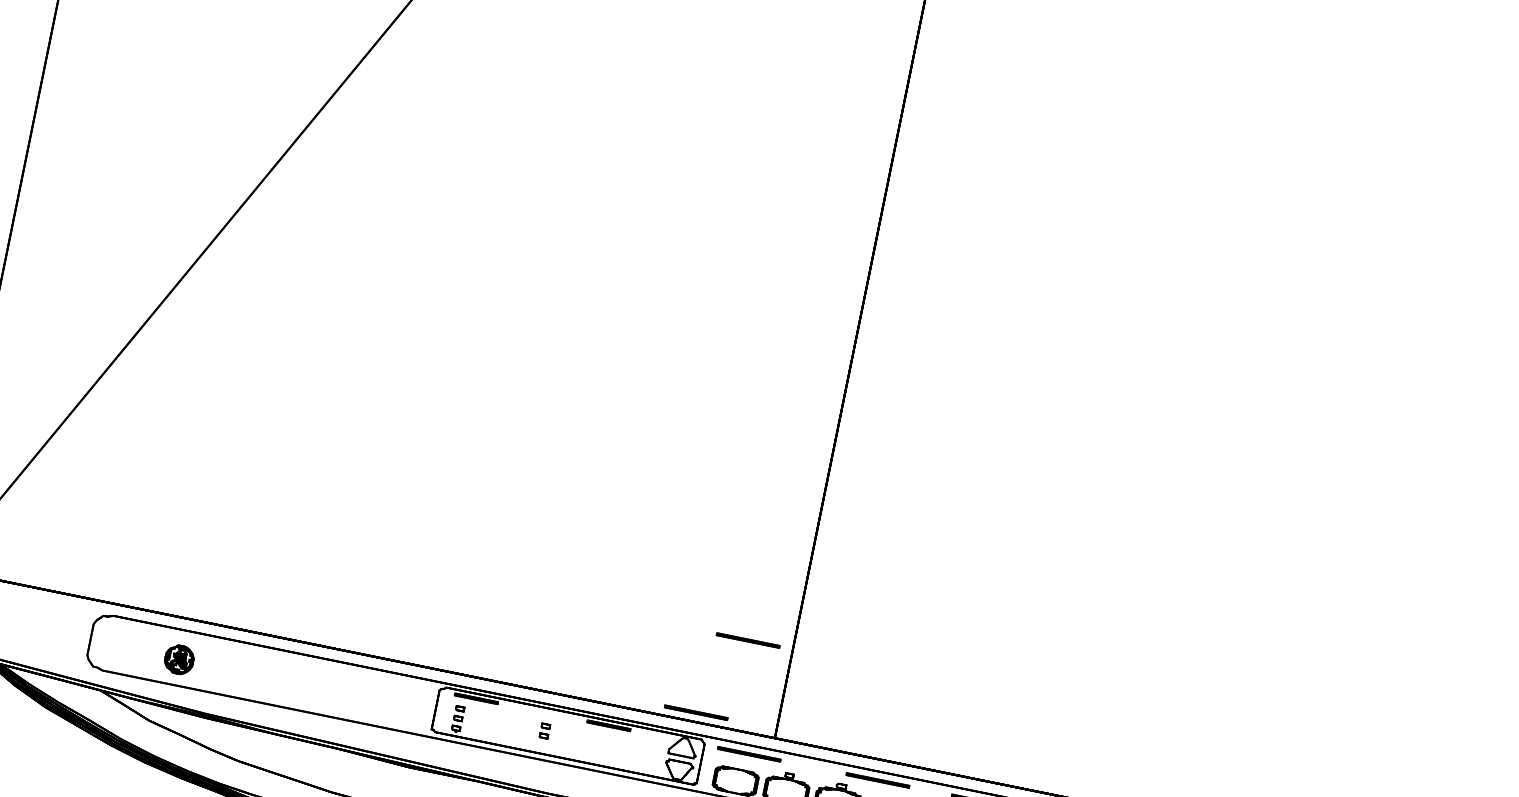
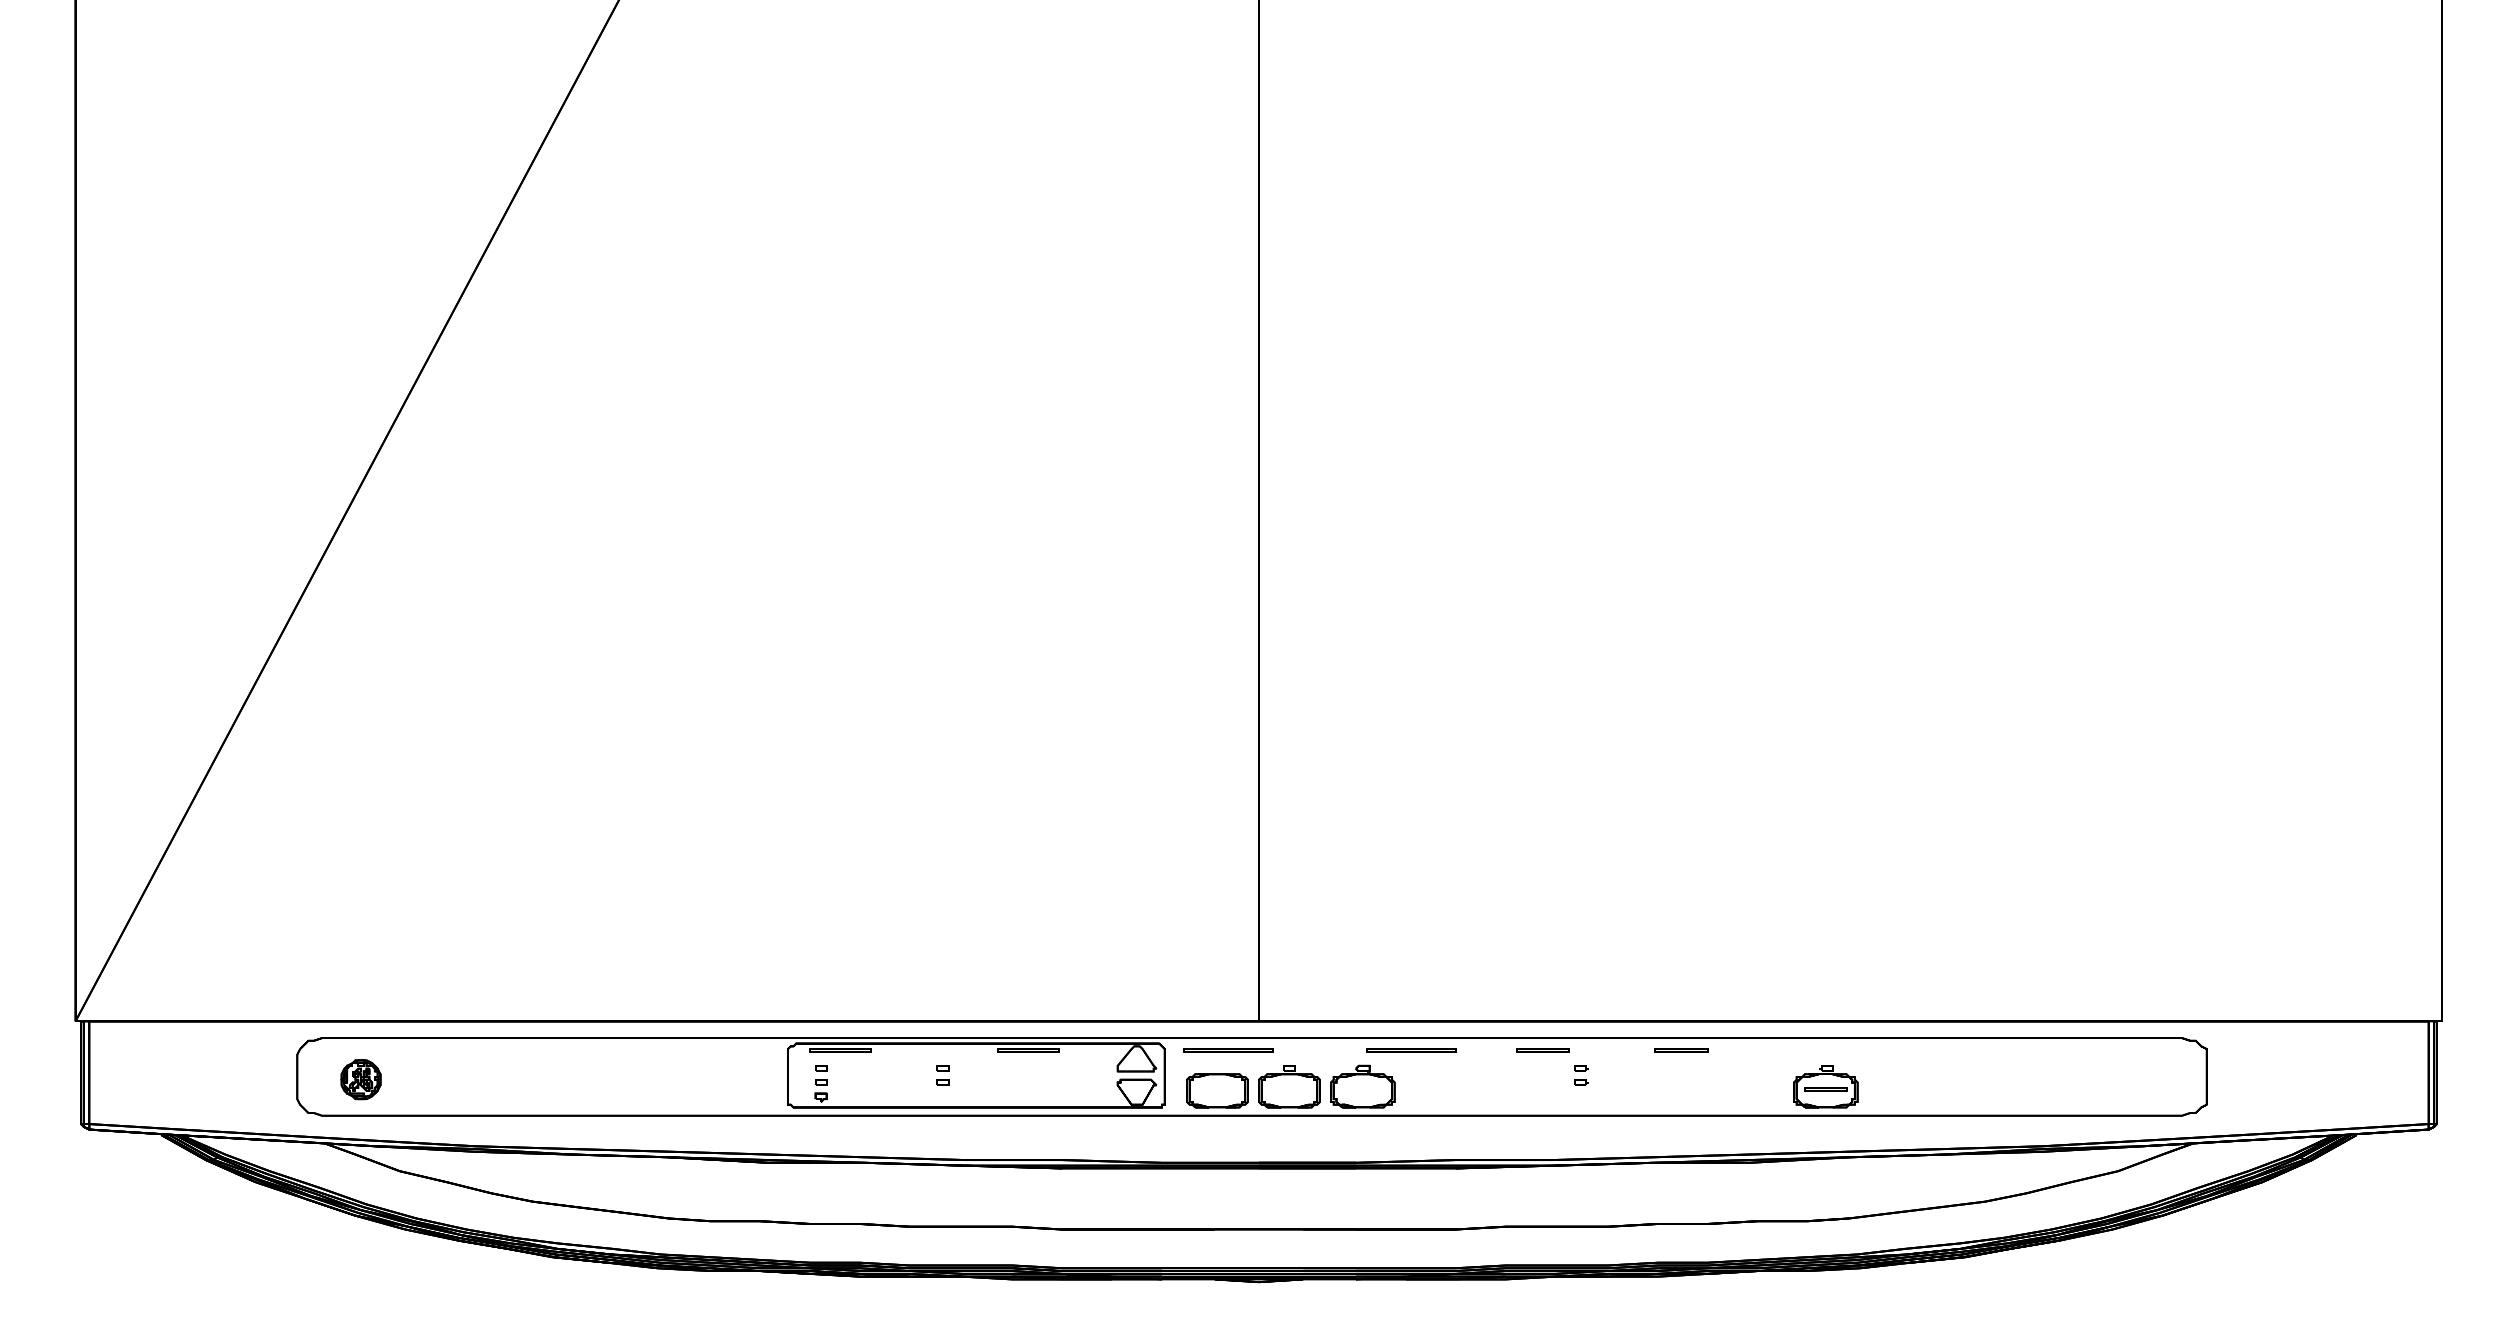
line: (748, 639) -> (1195, 894), removed
part: (178, 659) -> (360, 1079), moved
line: (696, 712) -> (1144, 1007), removed

